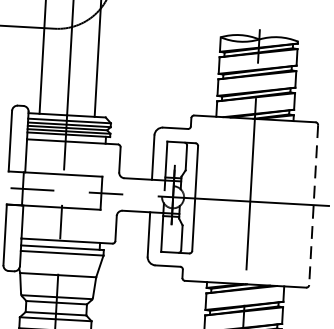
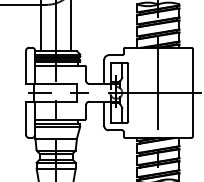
line: (312, 204) -> (192, 92), dashed -> solid

